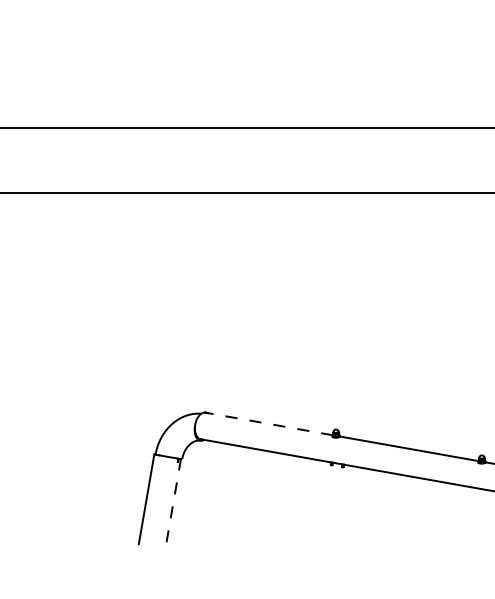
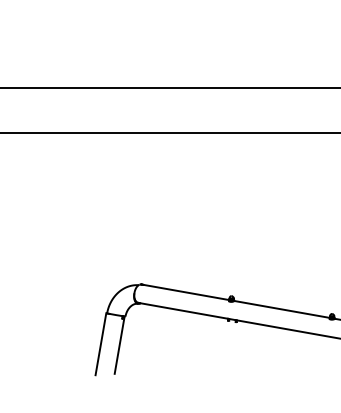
line: (270, 424) -> (186, 292), dashed -> solid
line: (173, 499) -> (119, 344), dashed -> solid

